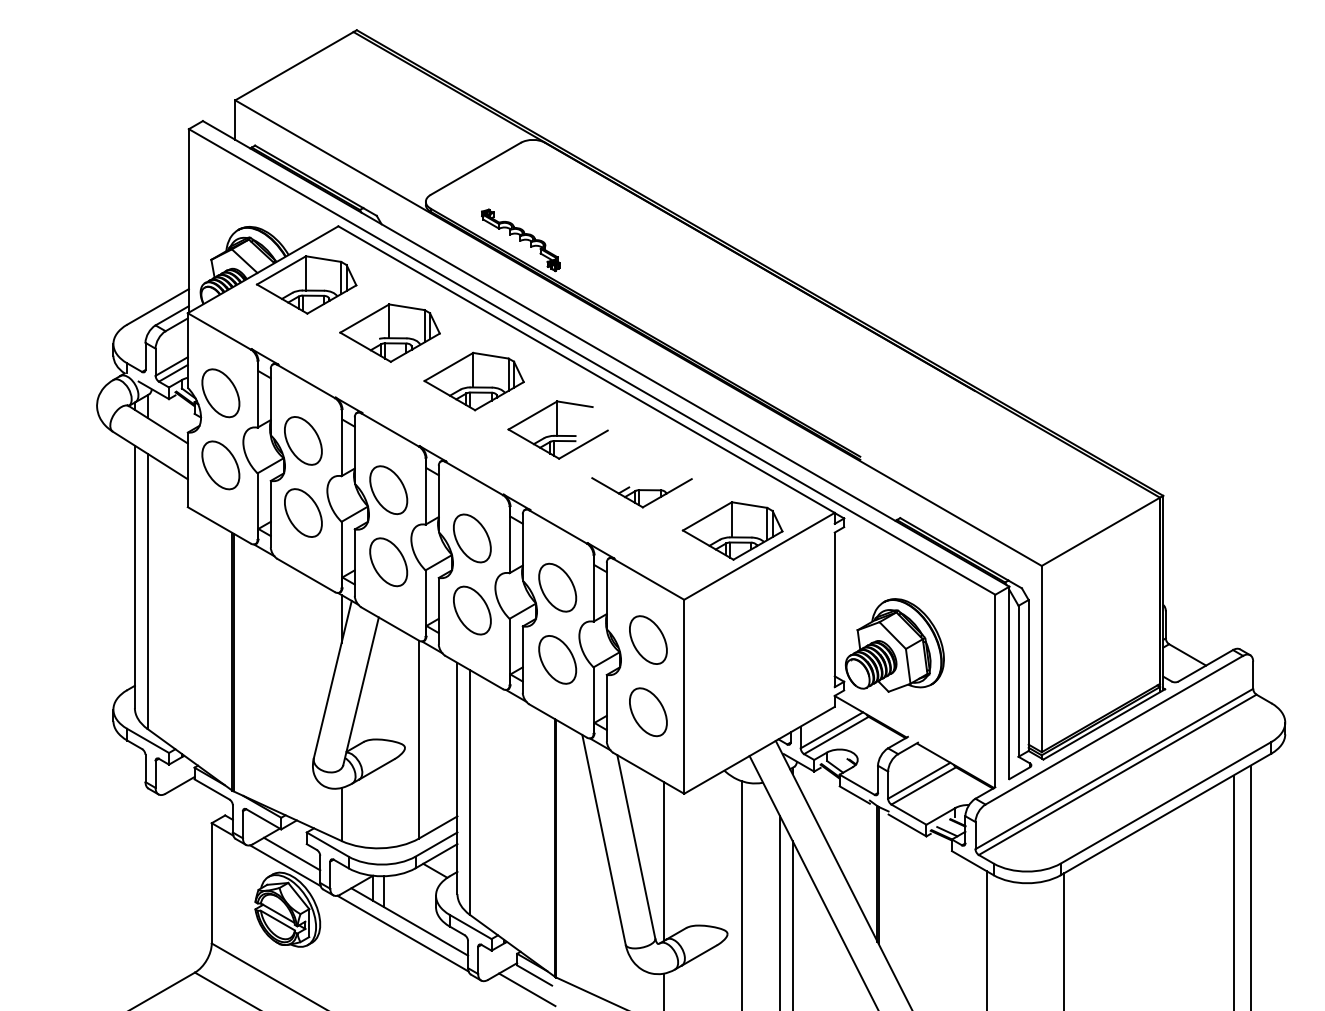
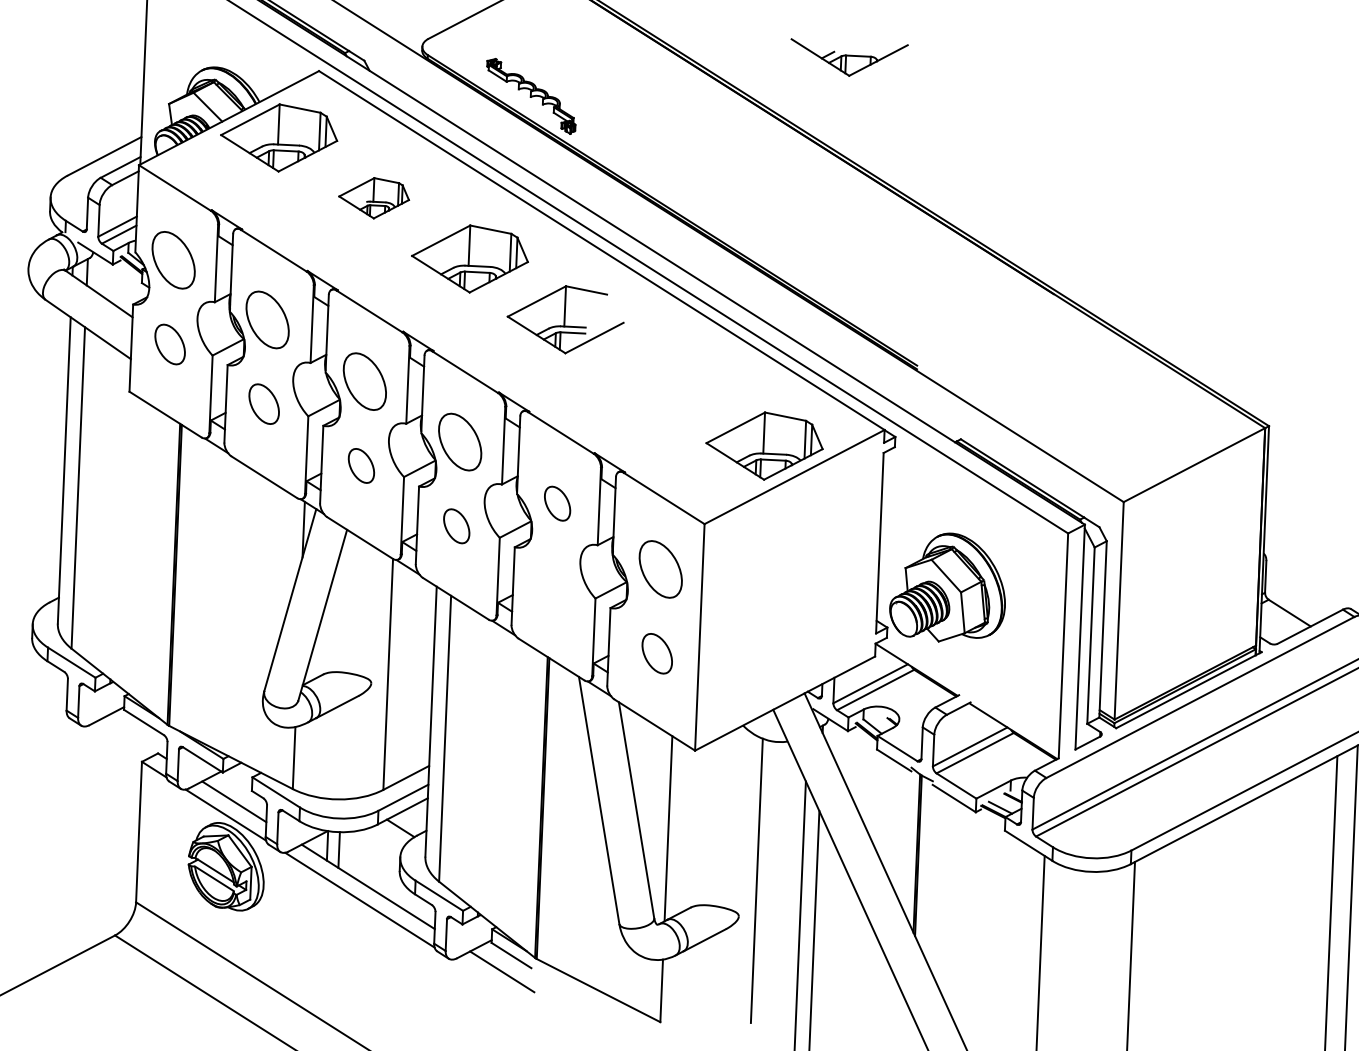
part: (389, 332) -> (373, 197), size x0.6
part: (220, 465) -> (169, 344), size x0.7
part: (641, 492) -> (848, 58), moved
part: (303, 512) -> (264, 403), size x0.7
part: (388, 562) -> (361, 466), size x0.6
part: (557, 587) -> (557, 503), size x0.6
part: (472, 610) -> (456, 526), size x0.6
part: (557, 659) -> (553, 587), removed
part: (648, 712) -> (657, 653), size x0.7

